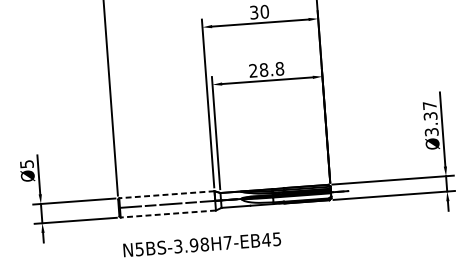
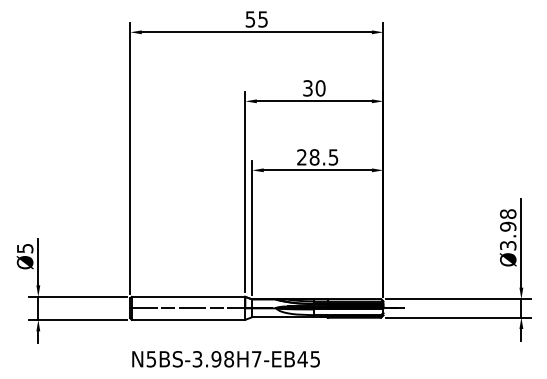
text: (279, 68) -> (333, 157), 28.8 -> 28.5
text: (430, 111) -> (508, 220), Ø3.37 -> Ø3.98
line: (166, 194) -> (188, 296), dashed -> solid
line: (168, 213) -> (188, 319), dashed -> solid

